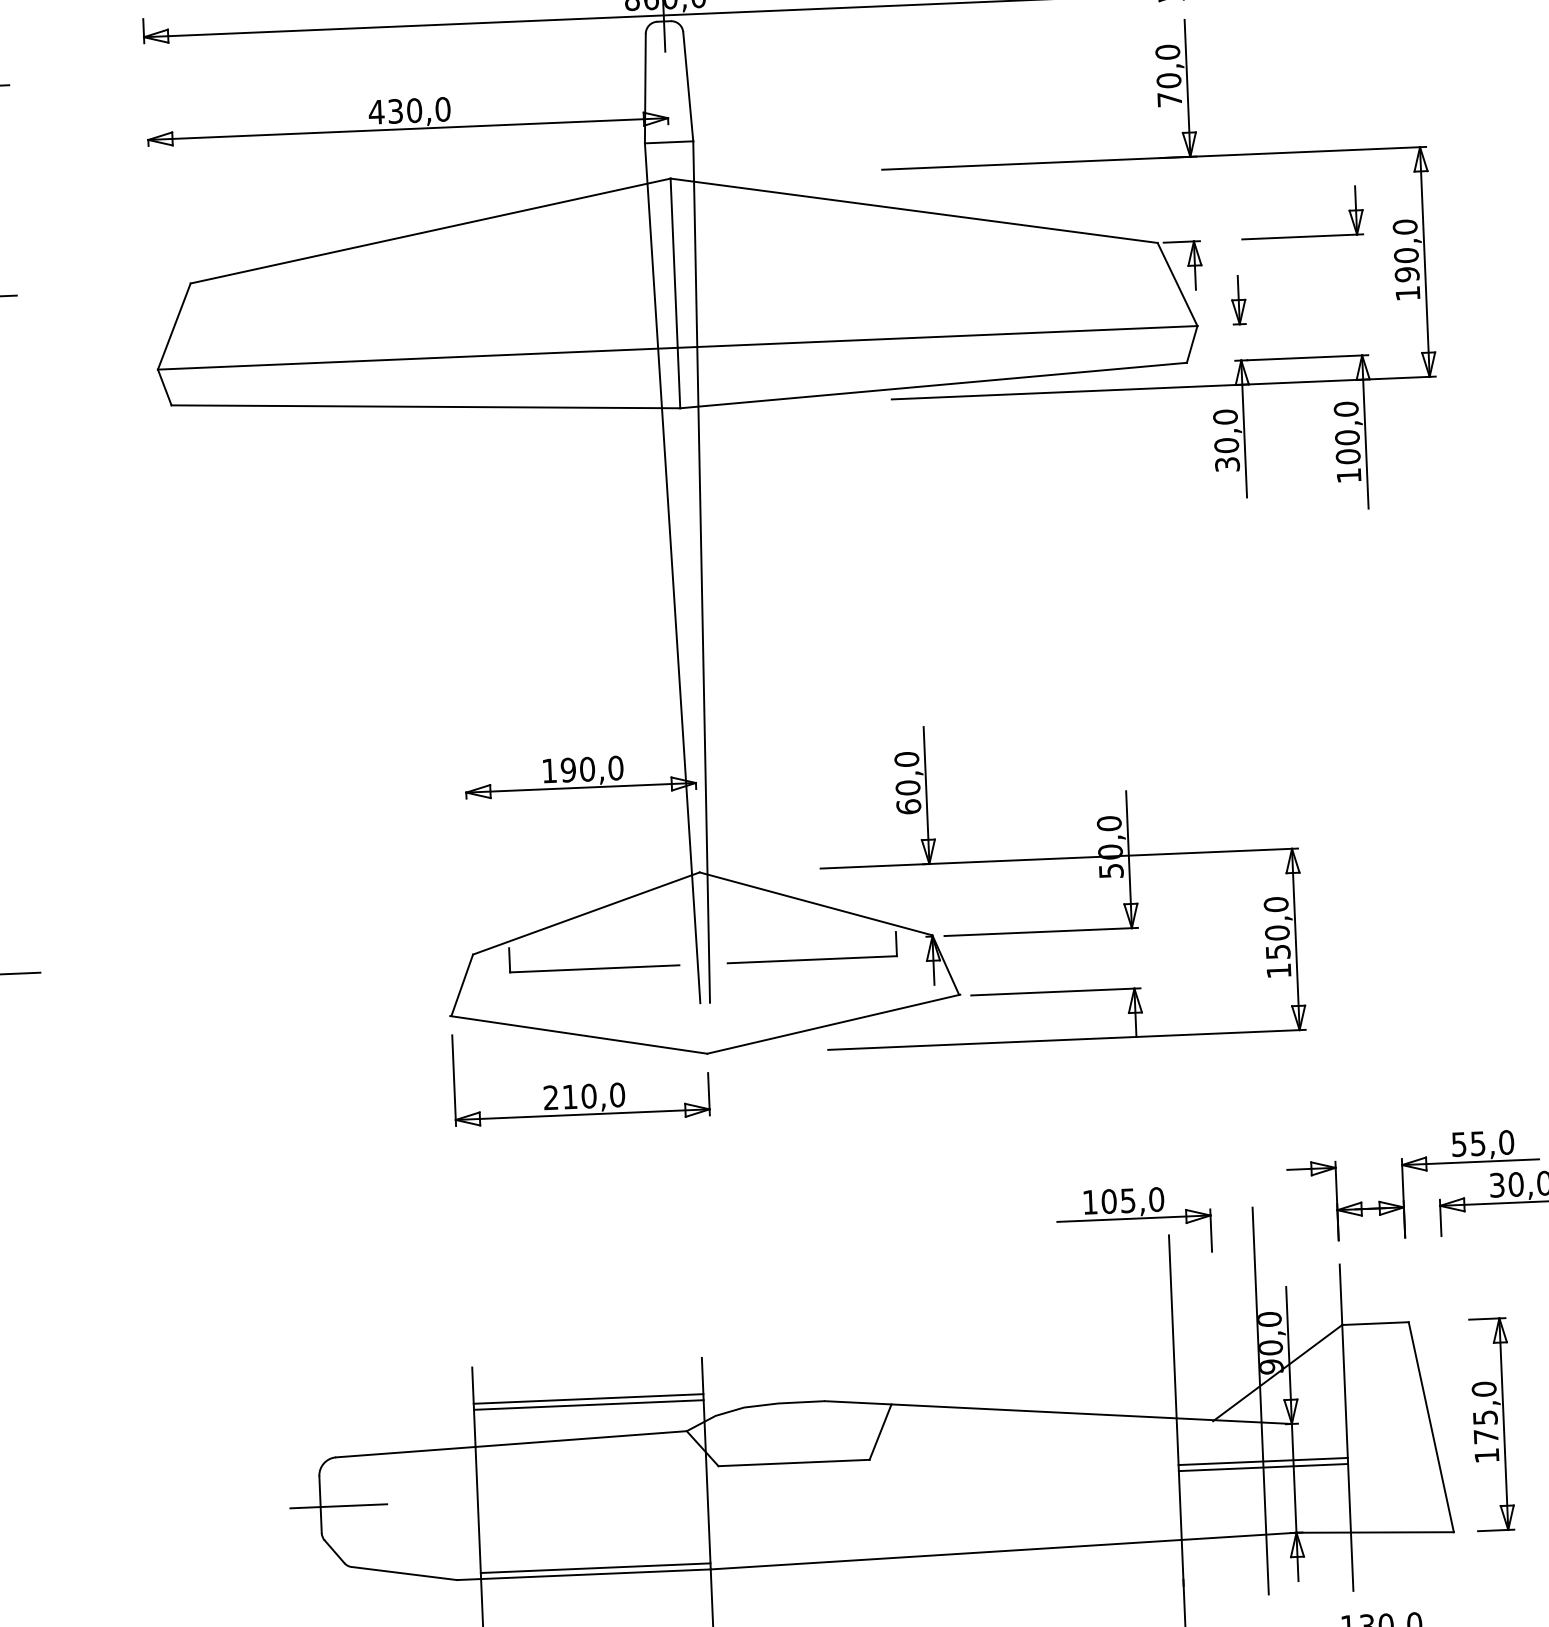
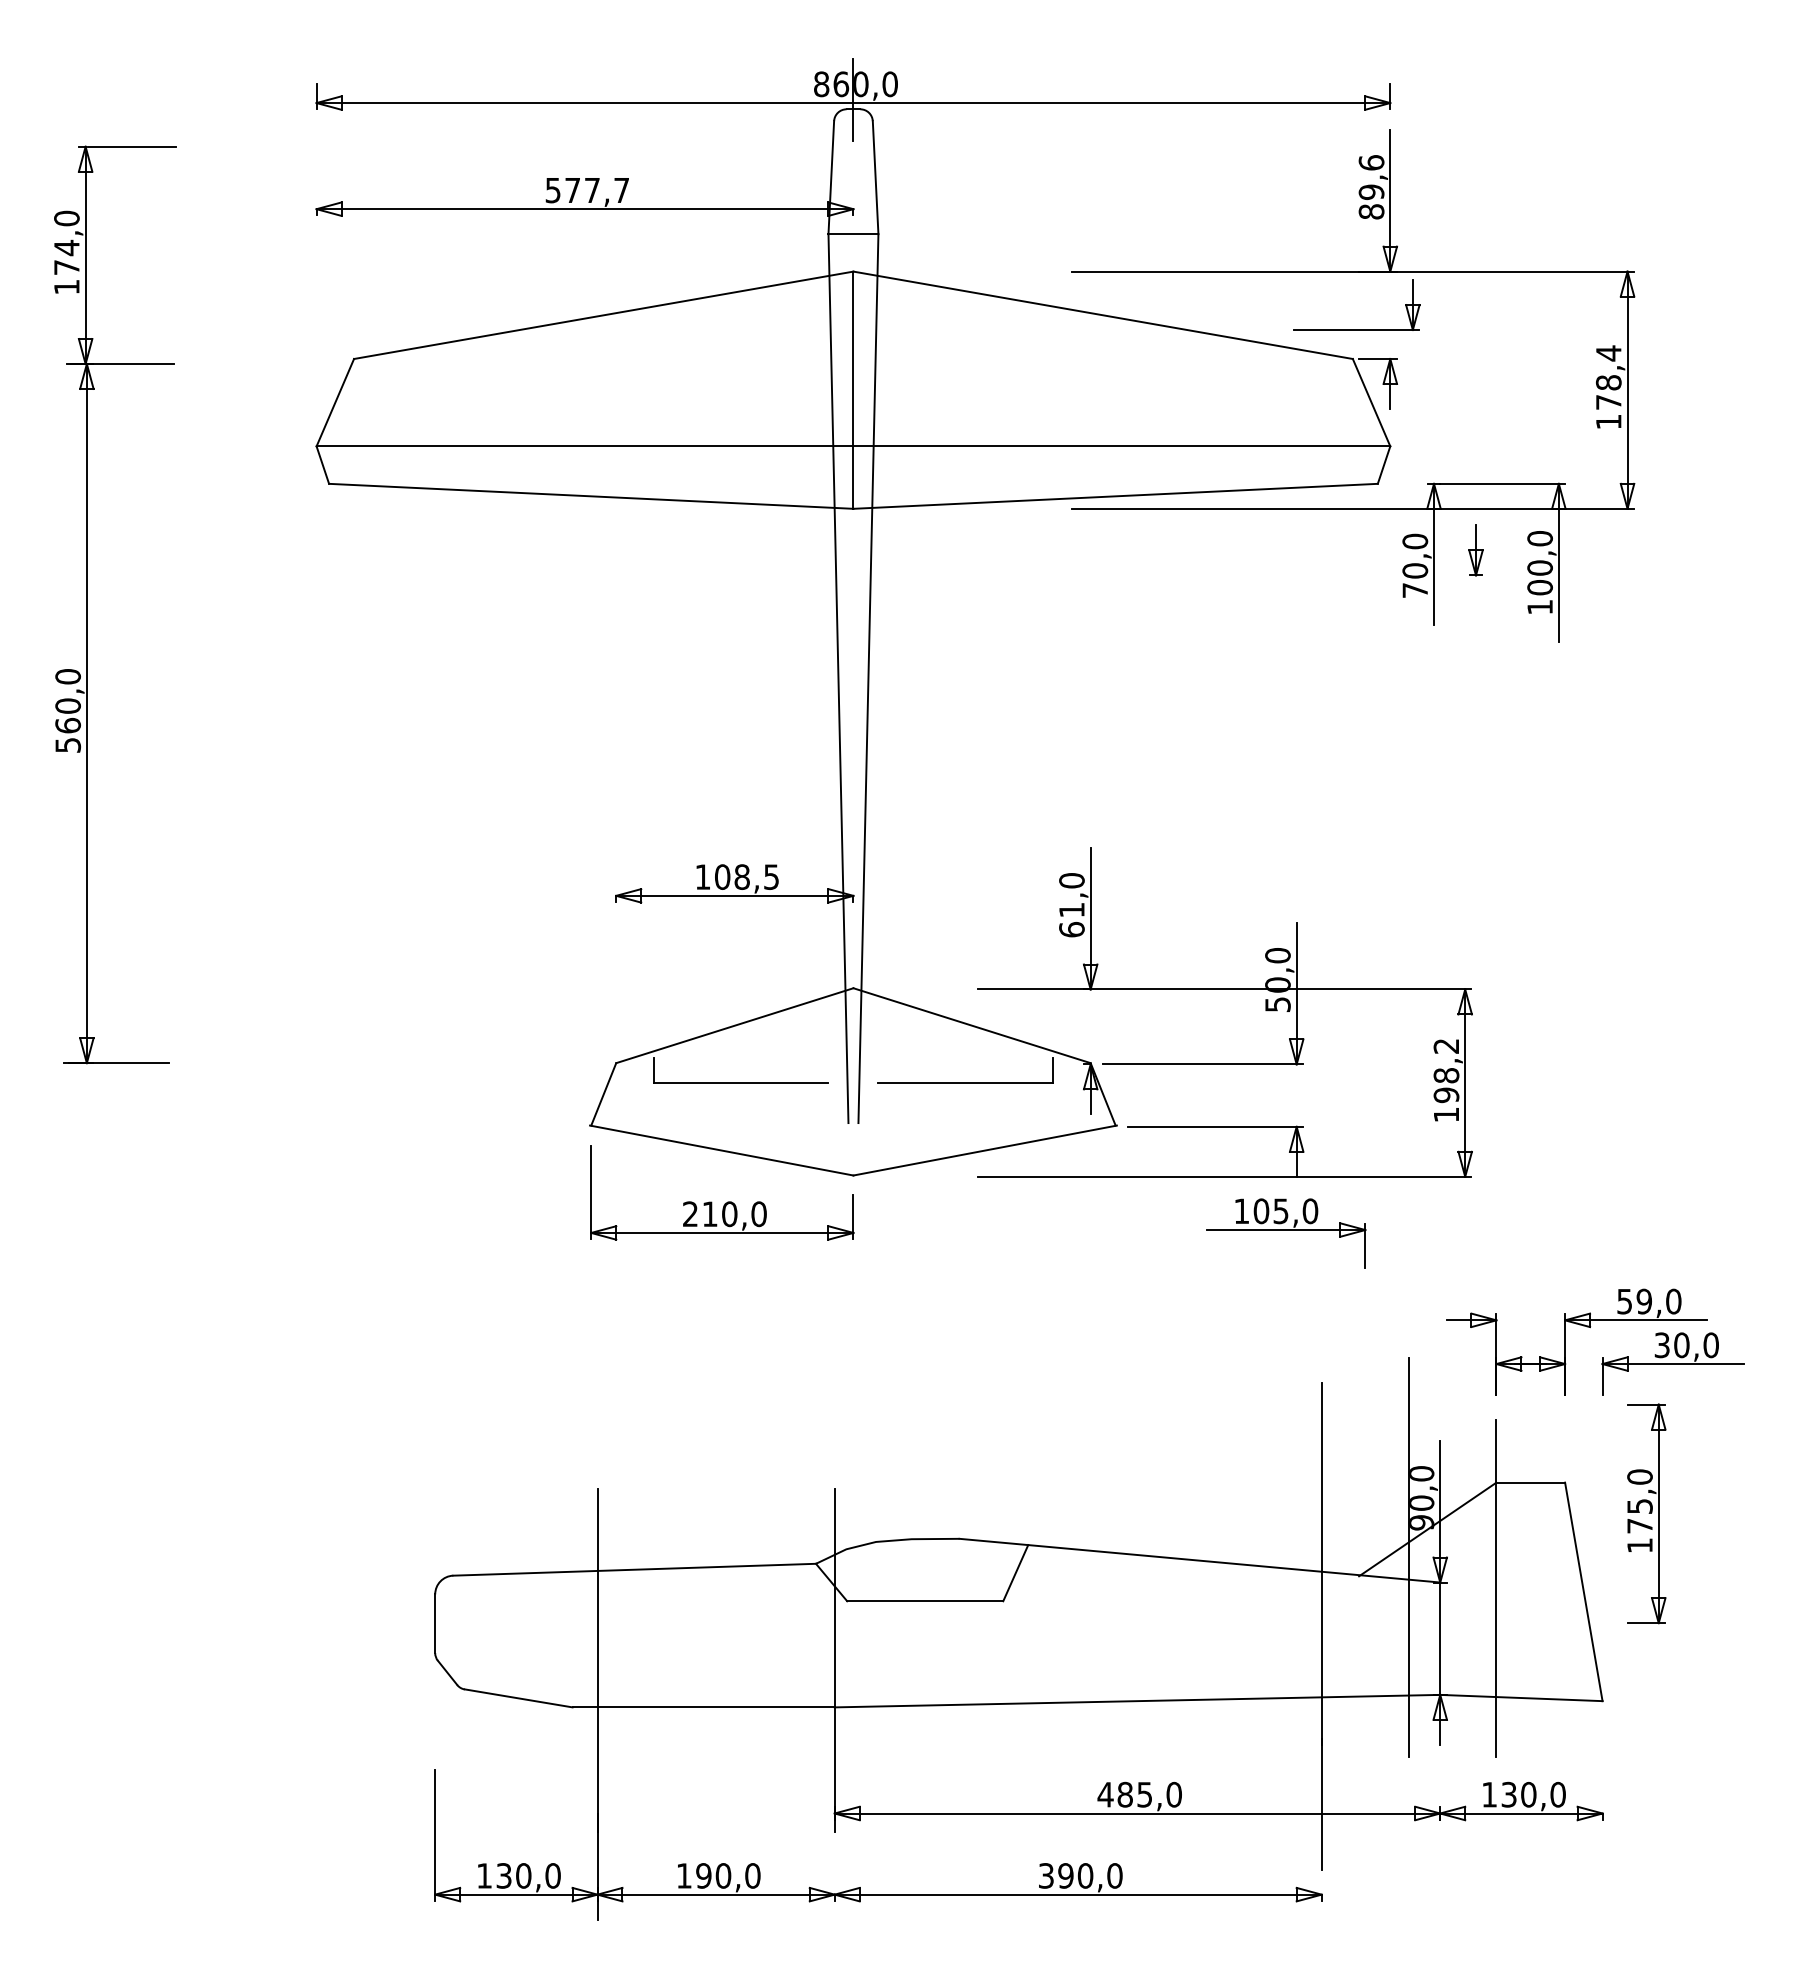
text: (1168, 76) -> (1371, 187), 70,0 -> 89,6
text: (409, 110) -> (587, 190), 430,0 -> 577,7
part: (1302, 236) -> (1356, 329), moved
text: (1405, 250) -> (1608, 377), 190,0 -> 178,4
part: (1238, 300) -> (1475, 550), moved
text: (1227, 464) -> (1415, 590), 30,0 -> 70,0
text: (591, 768) -> (746, 876), 190,0 -> 108,5
text: (907, 787) -> (1071, 909), 60,0 -> 61,0
text: (1277, 927) -> (1446, 1070), 150,0 -> 198,2
text: (1477, 1143) -> (1643, 1301), 55,0 -> 59,0
part: (1134, 1222) -> (1286, 1233), moved
line: (587, 1399) -> (715, 1526), removed
line: (588, 1404) -> (715, 1532), removed
part: (1491, 1424) -> (1646, 1513), moved
line: (1262, 1461) -> (1408, 1619), removed
line: (1262, 1467) -> (1408, 1626), removed
line: (338, 1506) -> (453, 1626), removed
line: (595, 1568) -> (715, 1701), removed

